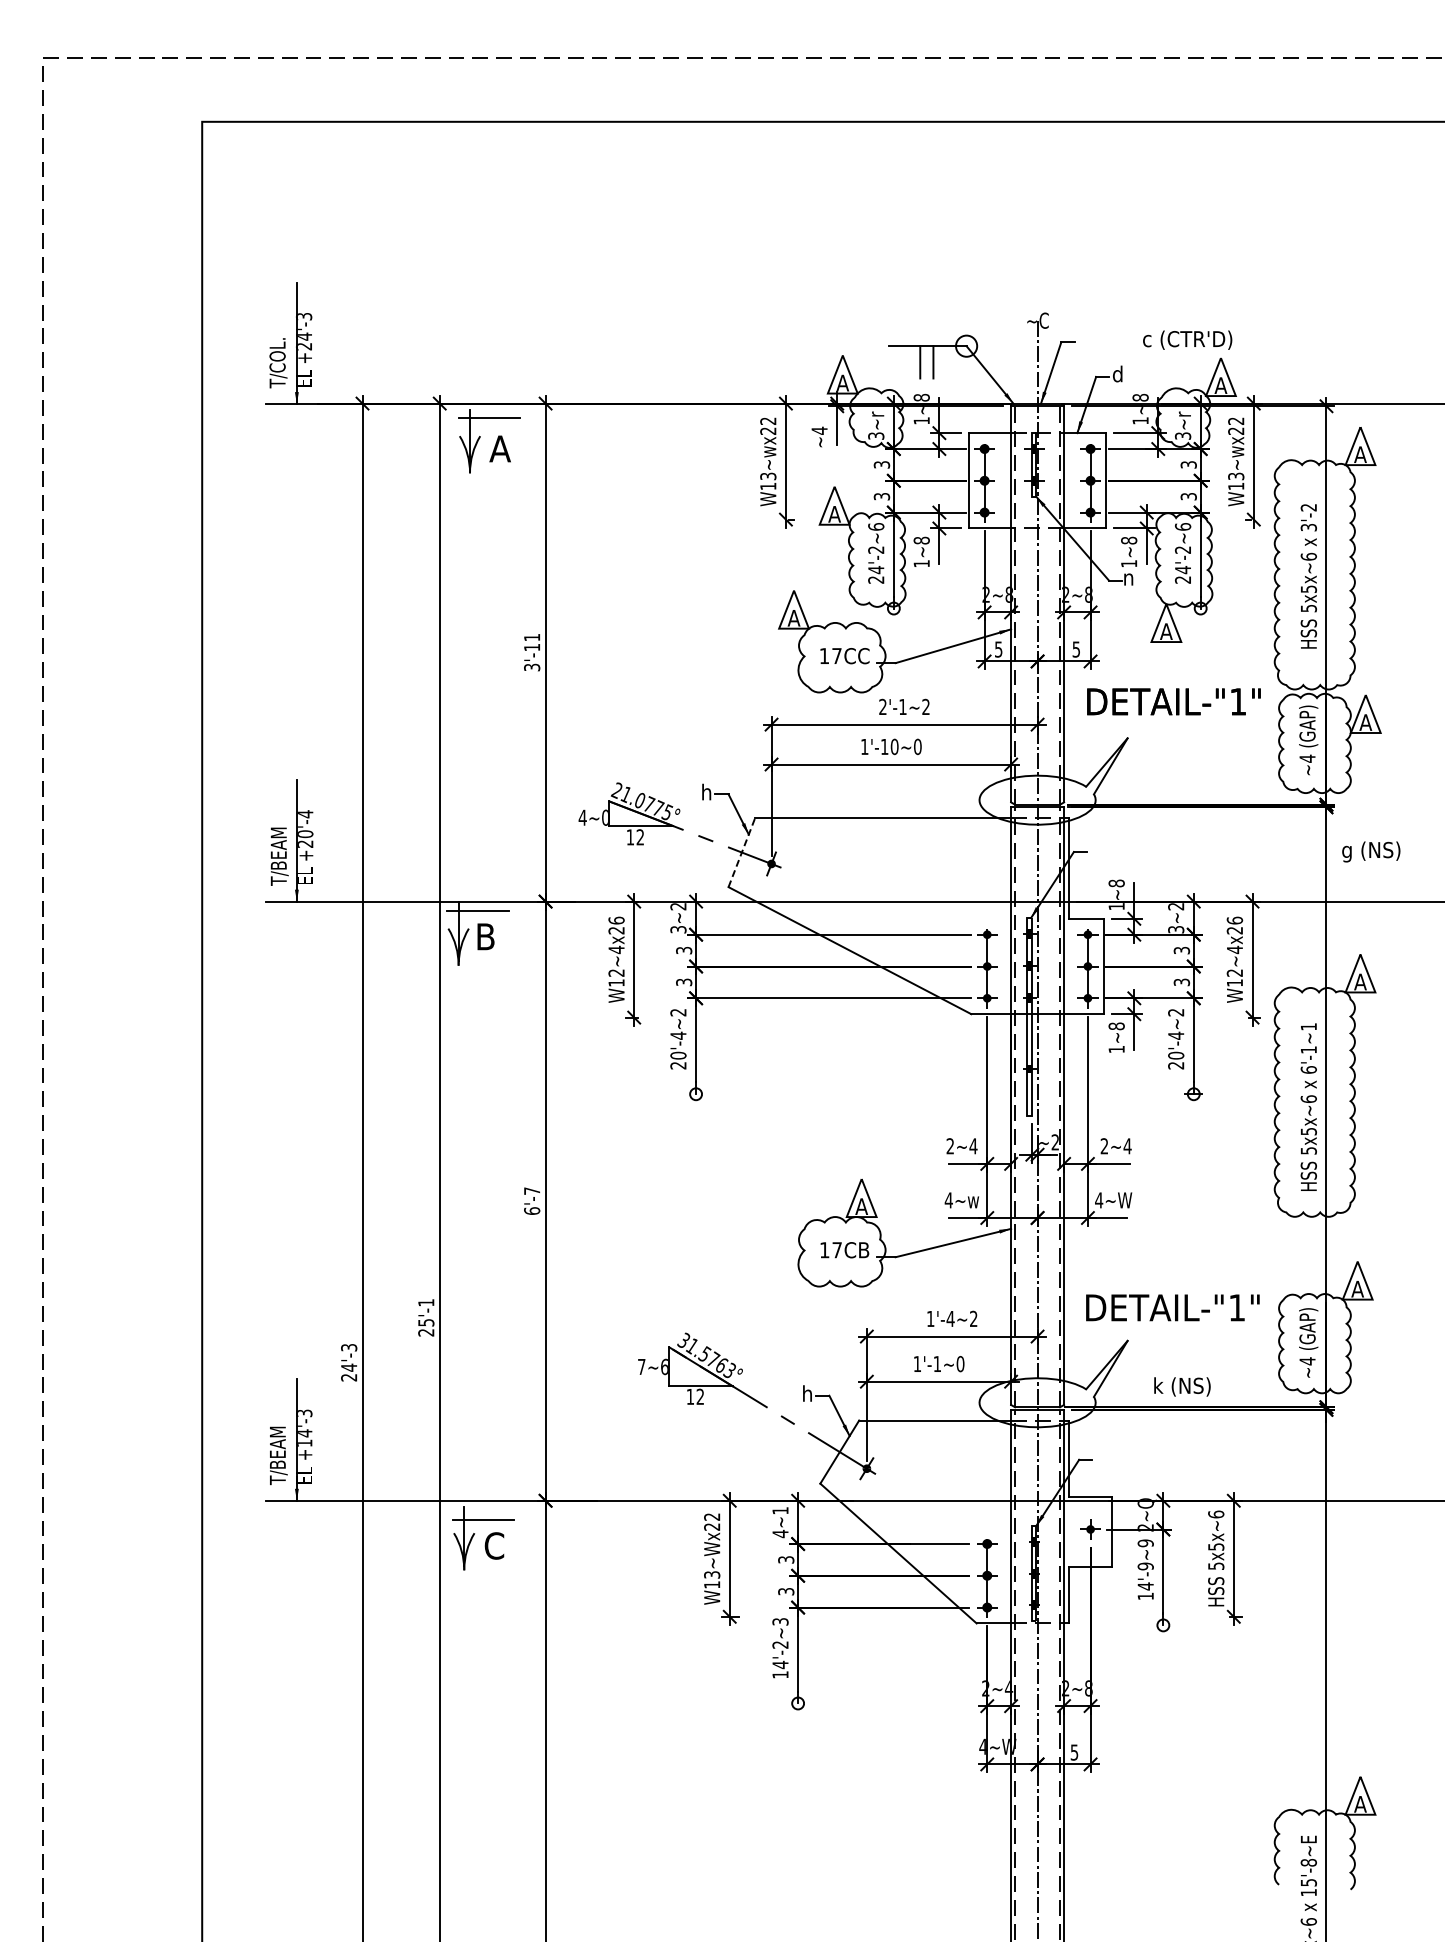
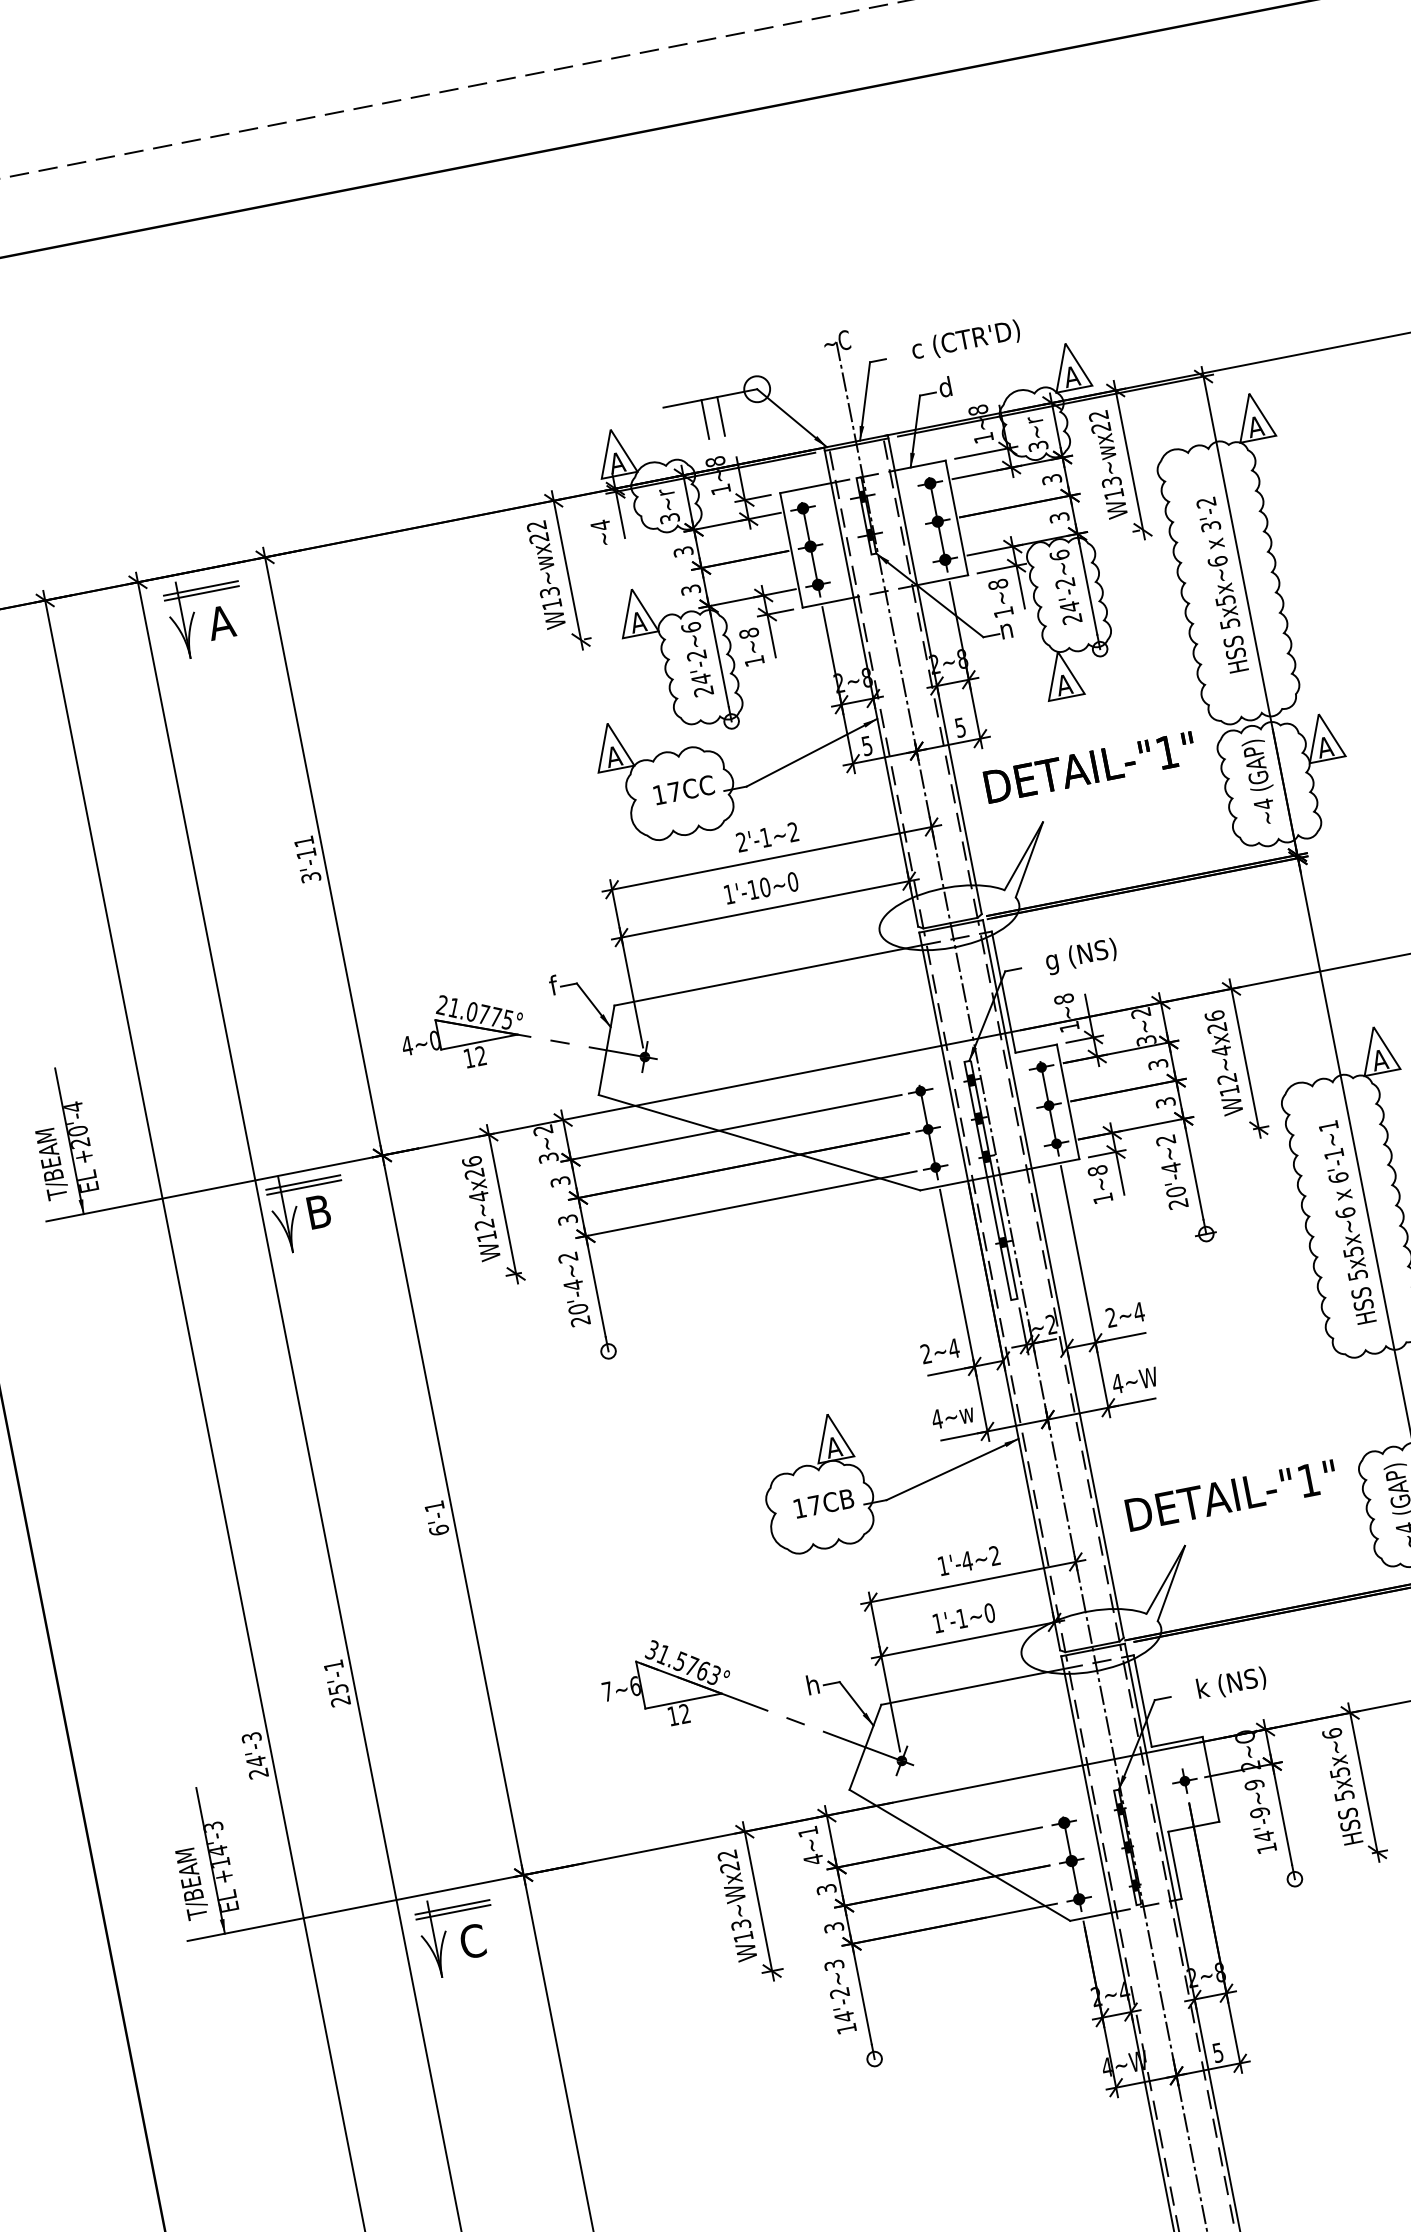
text: (1187, 339) -> (965, 339), moved
line: (489, 422) -> (202, 593), added
text: (707, 791) -> (550, 985), h -> f
text: (1371, 851) -> (1081, 955), moved
line: (742, 852) -> (607, 1050), dashed -> solid
line: (477, 914) -> (303, 1187), added
text: (532, 1190) -> (434, 1505), 6'-7 -> 6'-1
text: (1182, 1386) -> (1231, 1683), moved
line: (483, 1515) -> (452, 1907), added

